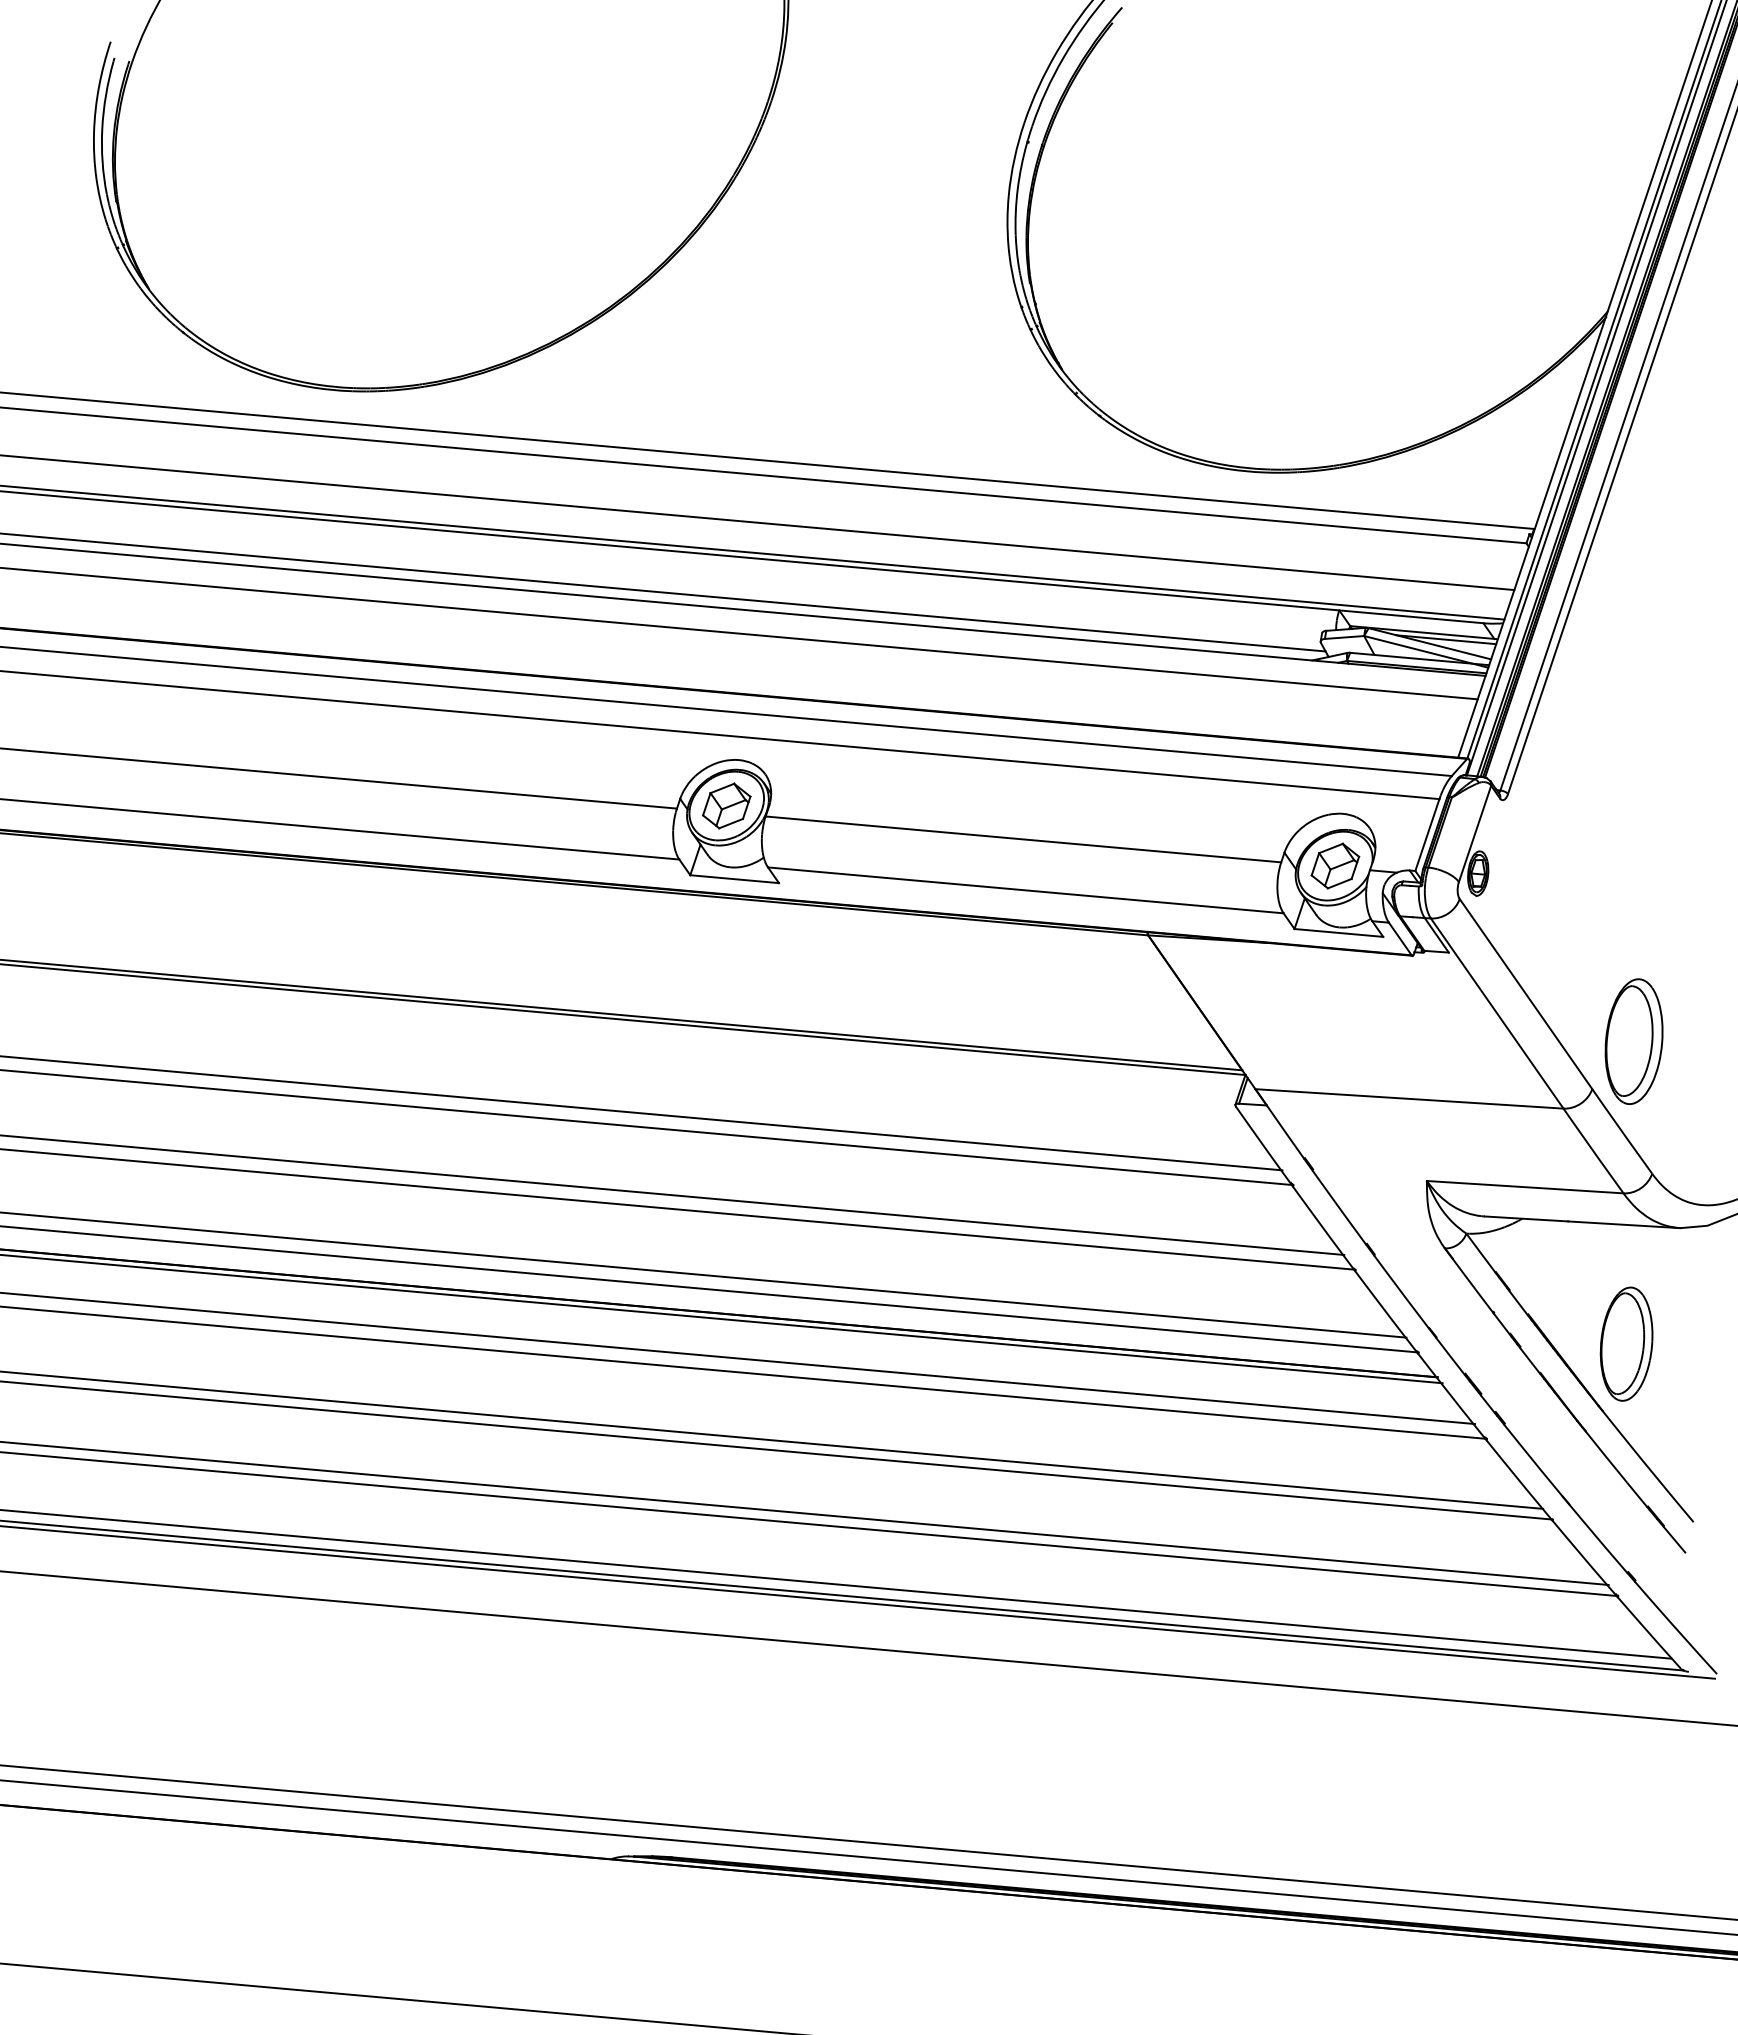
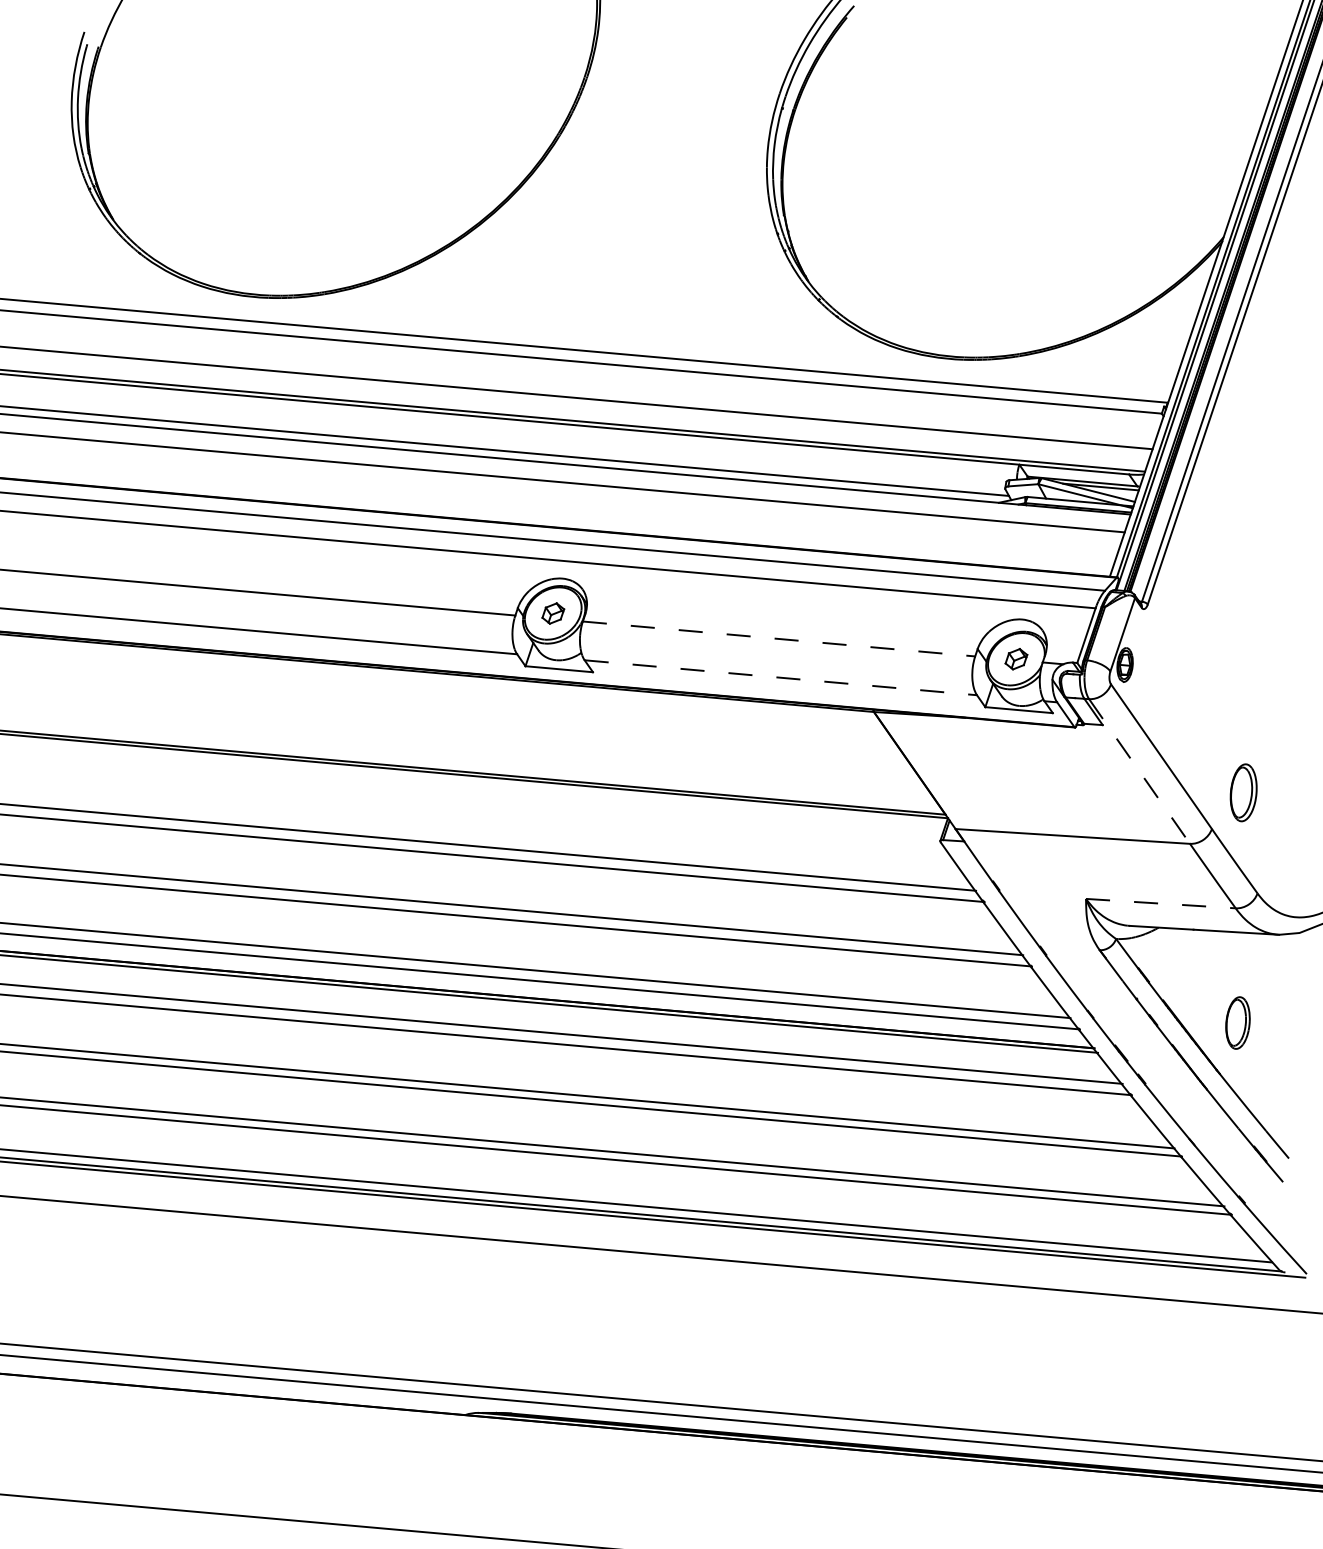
part: (726, 805) -> (553, 613), size x0.6
line: (1023, 839) -> (779, 639), solid -> dashed
part: (1335, 865) -> (1016, 658), size x0.6
line: (1025, 890) -> (780, 677), solid -> dashed
line: (1497, 1013) -> (1139, 771), solid -> dashed
part: (1633, 1041) -> (1243, 792), size x0.6
line: (1525, 1187) -> (1161, 903), solid -> dashed
part: (1626, 1343) -> (1237, 1022), size x0.6

